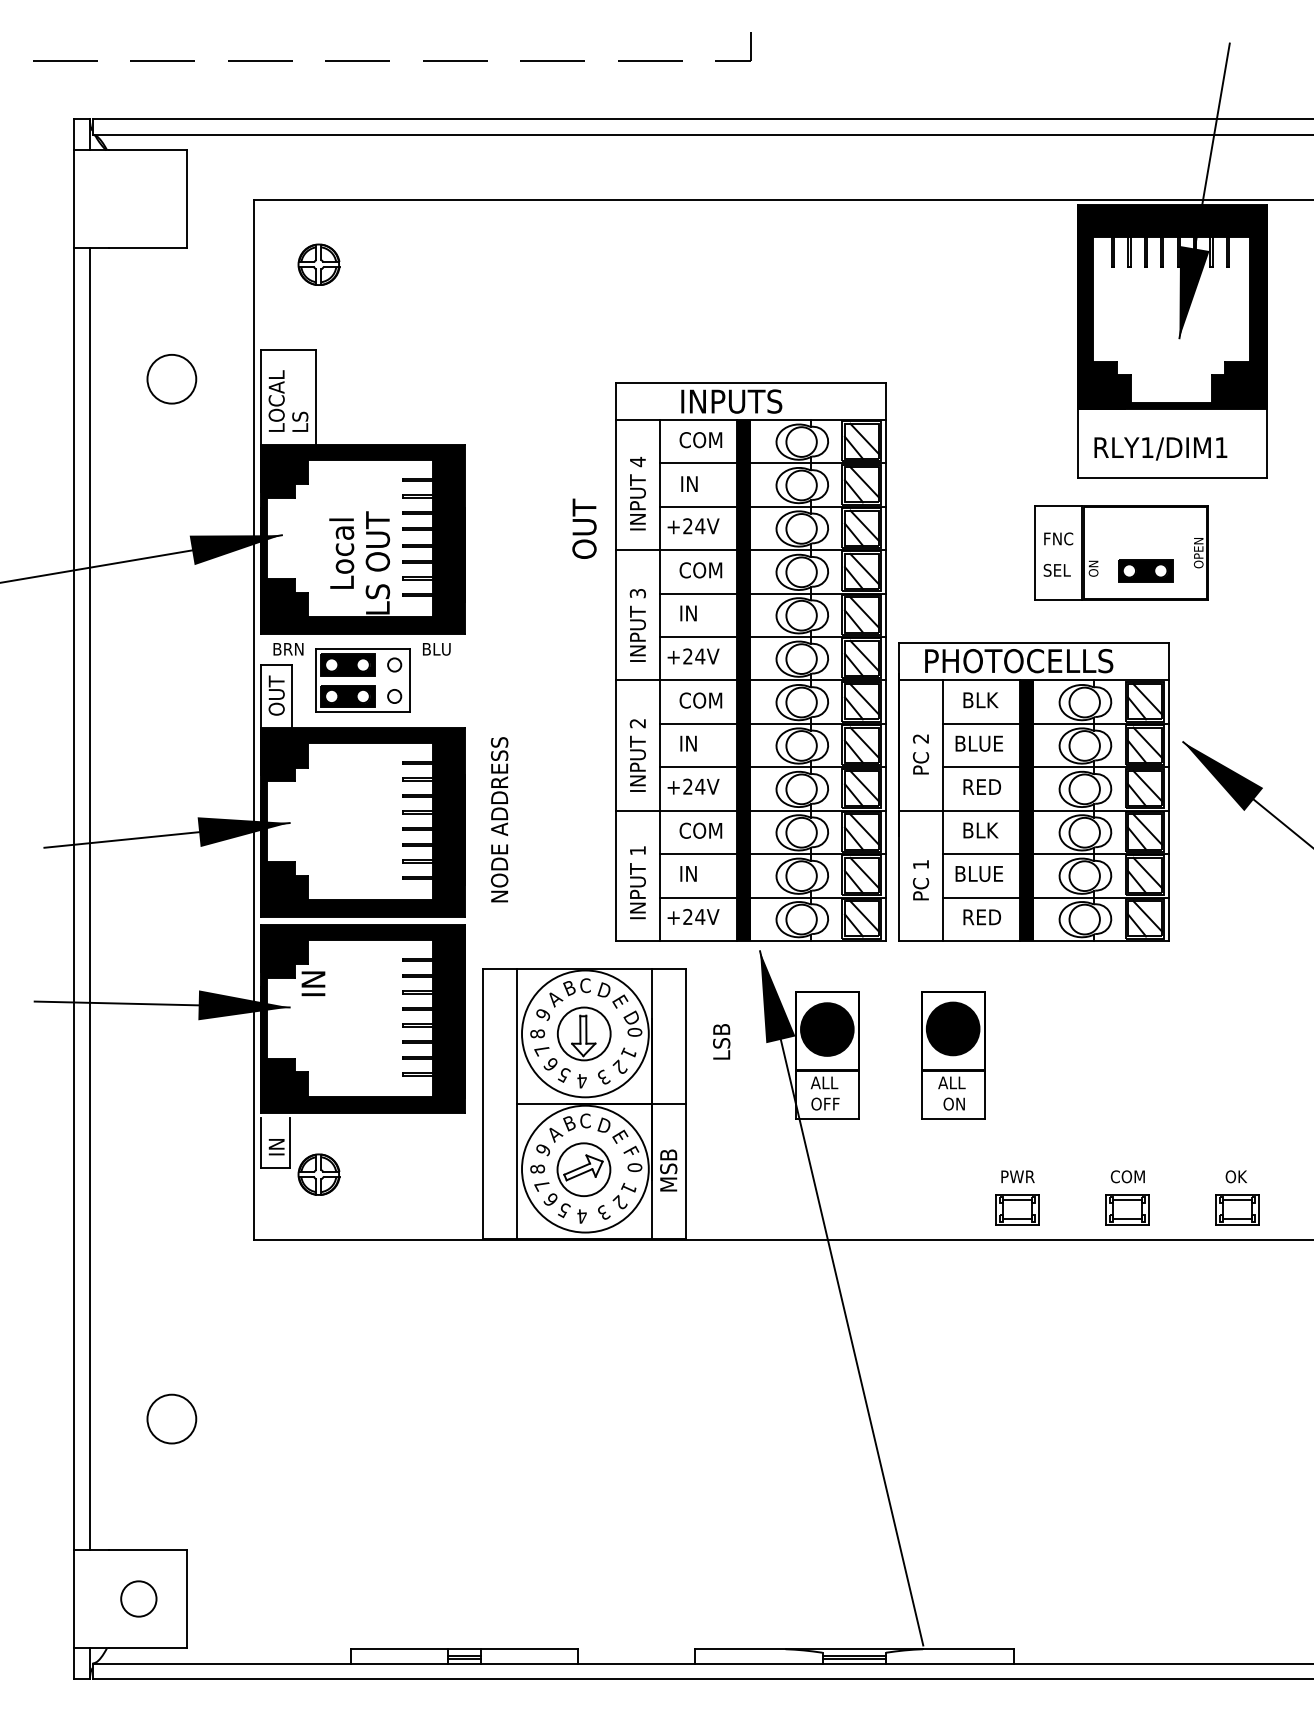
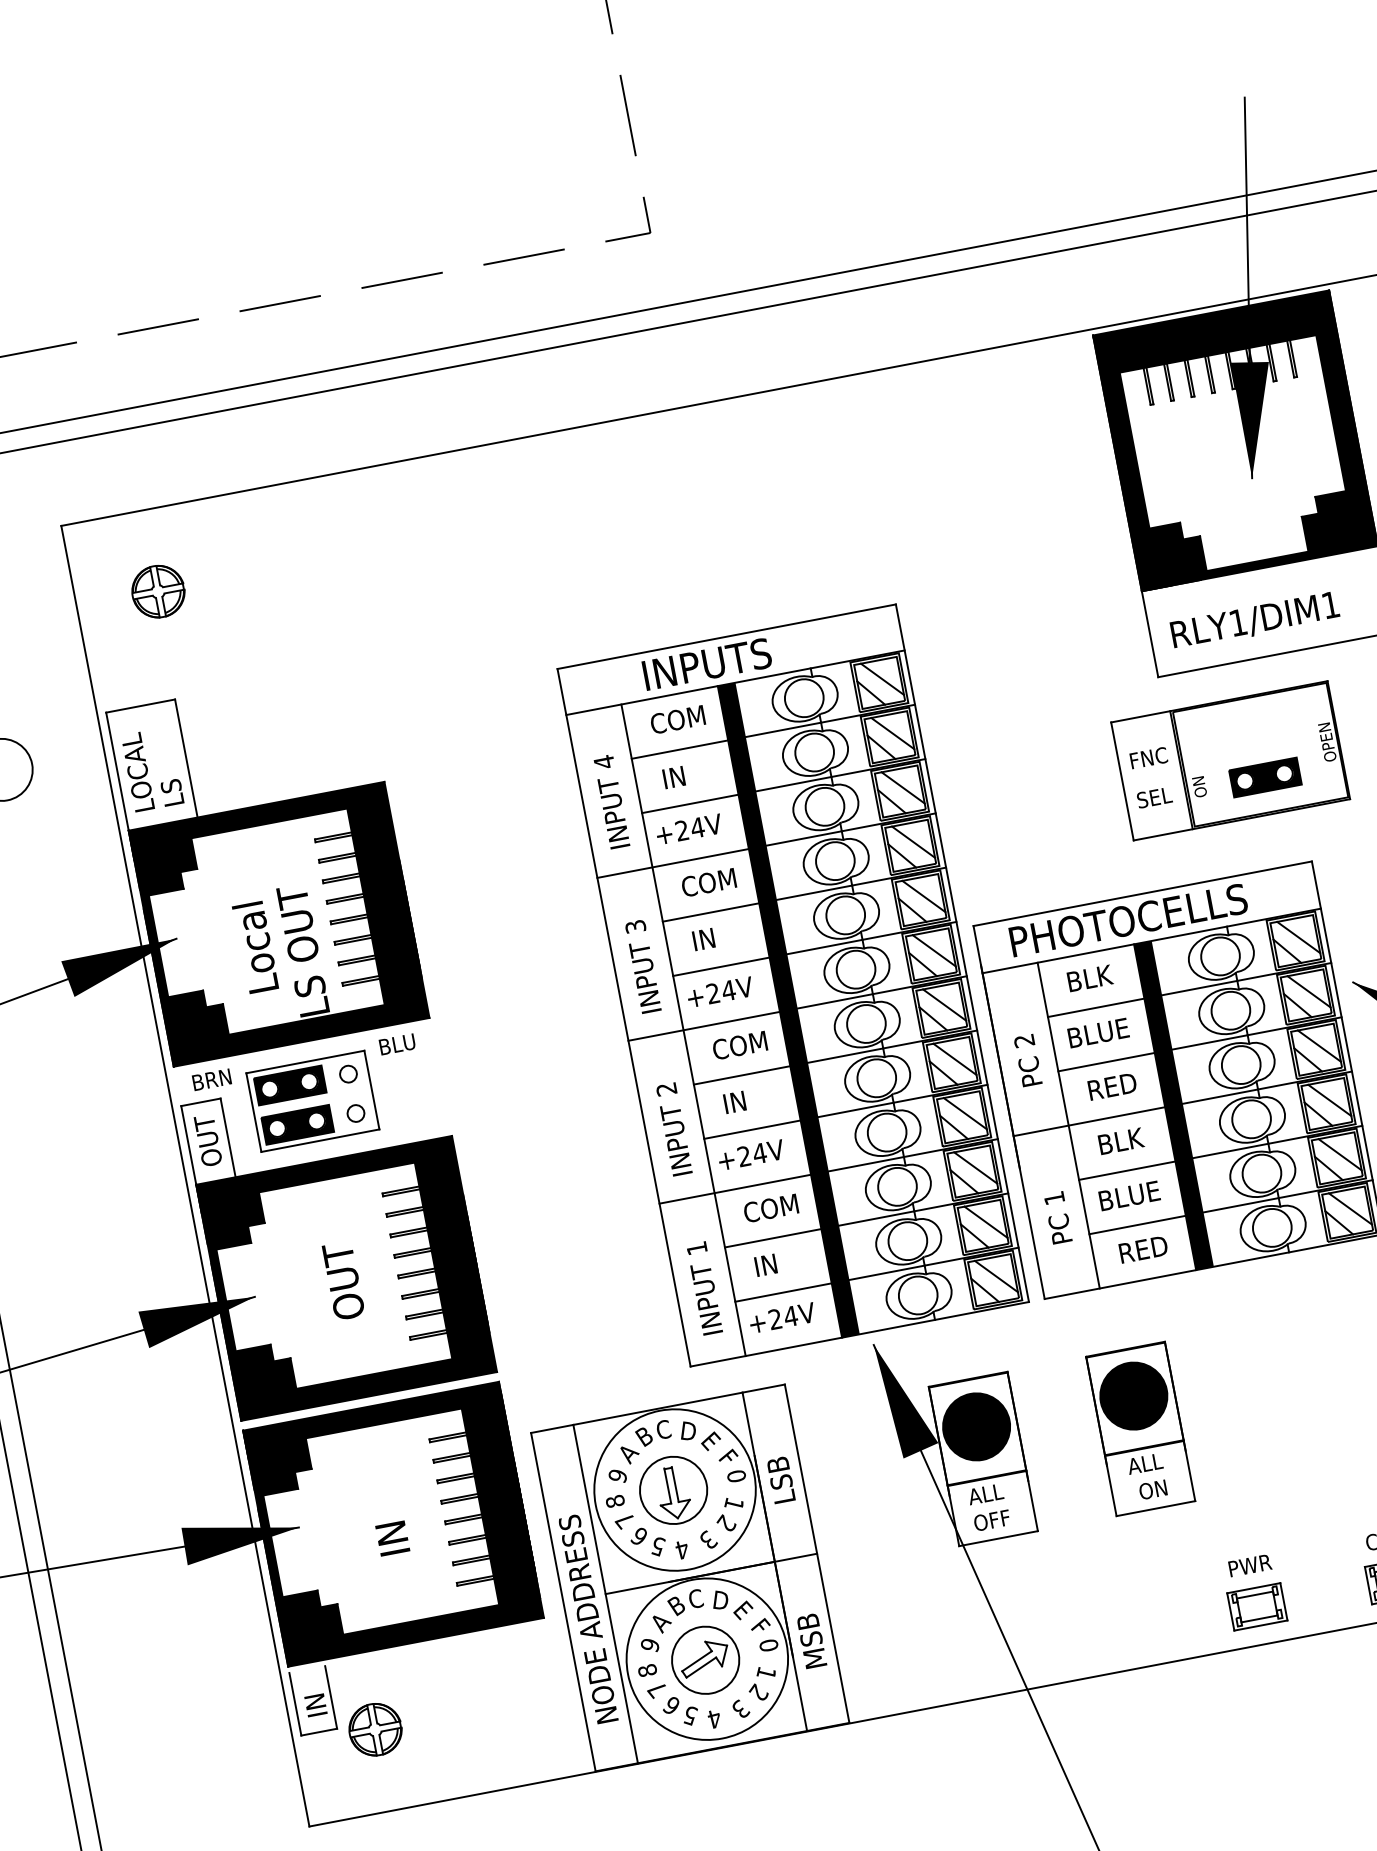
text: (584, 528) -> (343, 1280), moved
text: (499, 819) -> (588, 1618), moved
text: (313, 983) -> (392, 1538), moved
text: (631, 1019) -> (729, 1461), D -> F
text: (721, 1041) -> (780, 1479), moved

